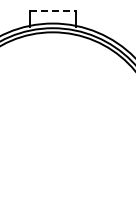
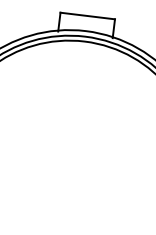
line: (52, 10) -> (87, 15), dashed -> solid

